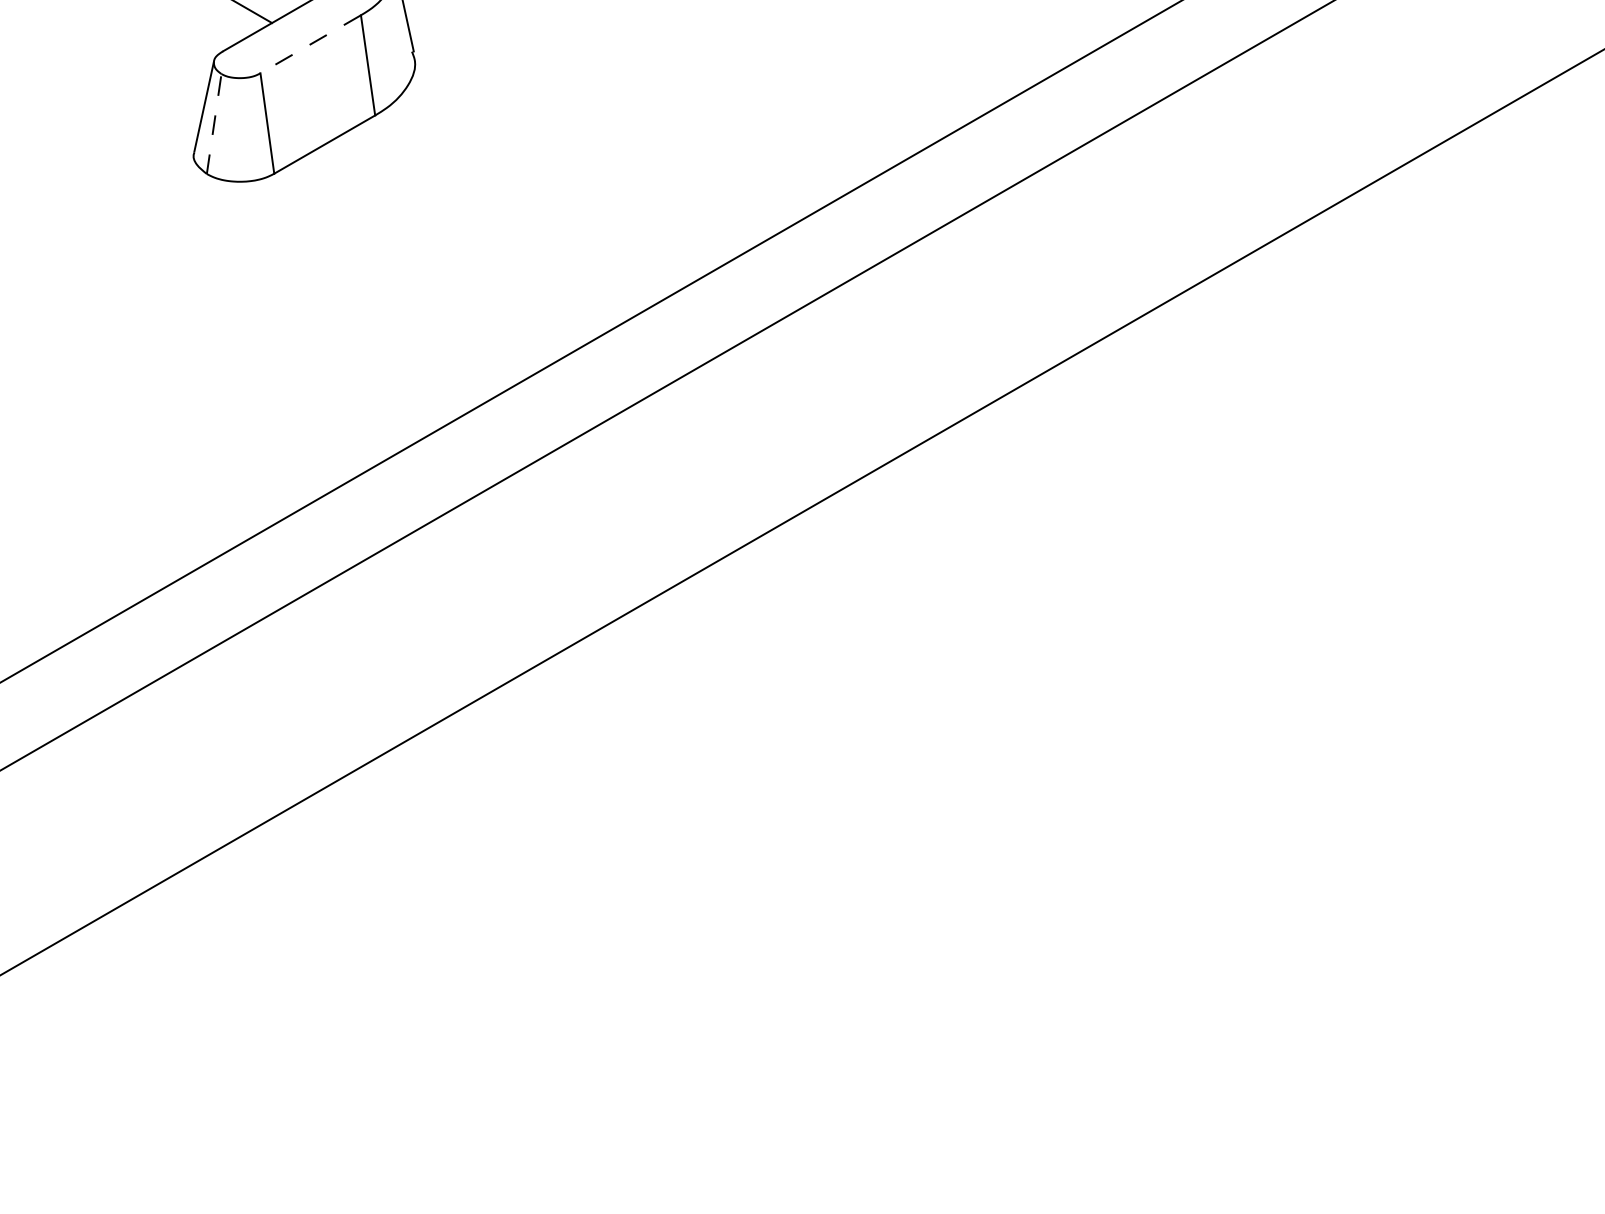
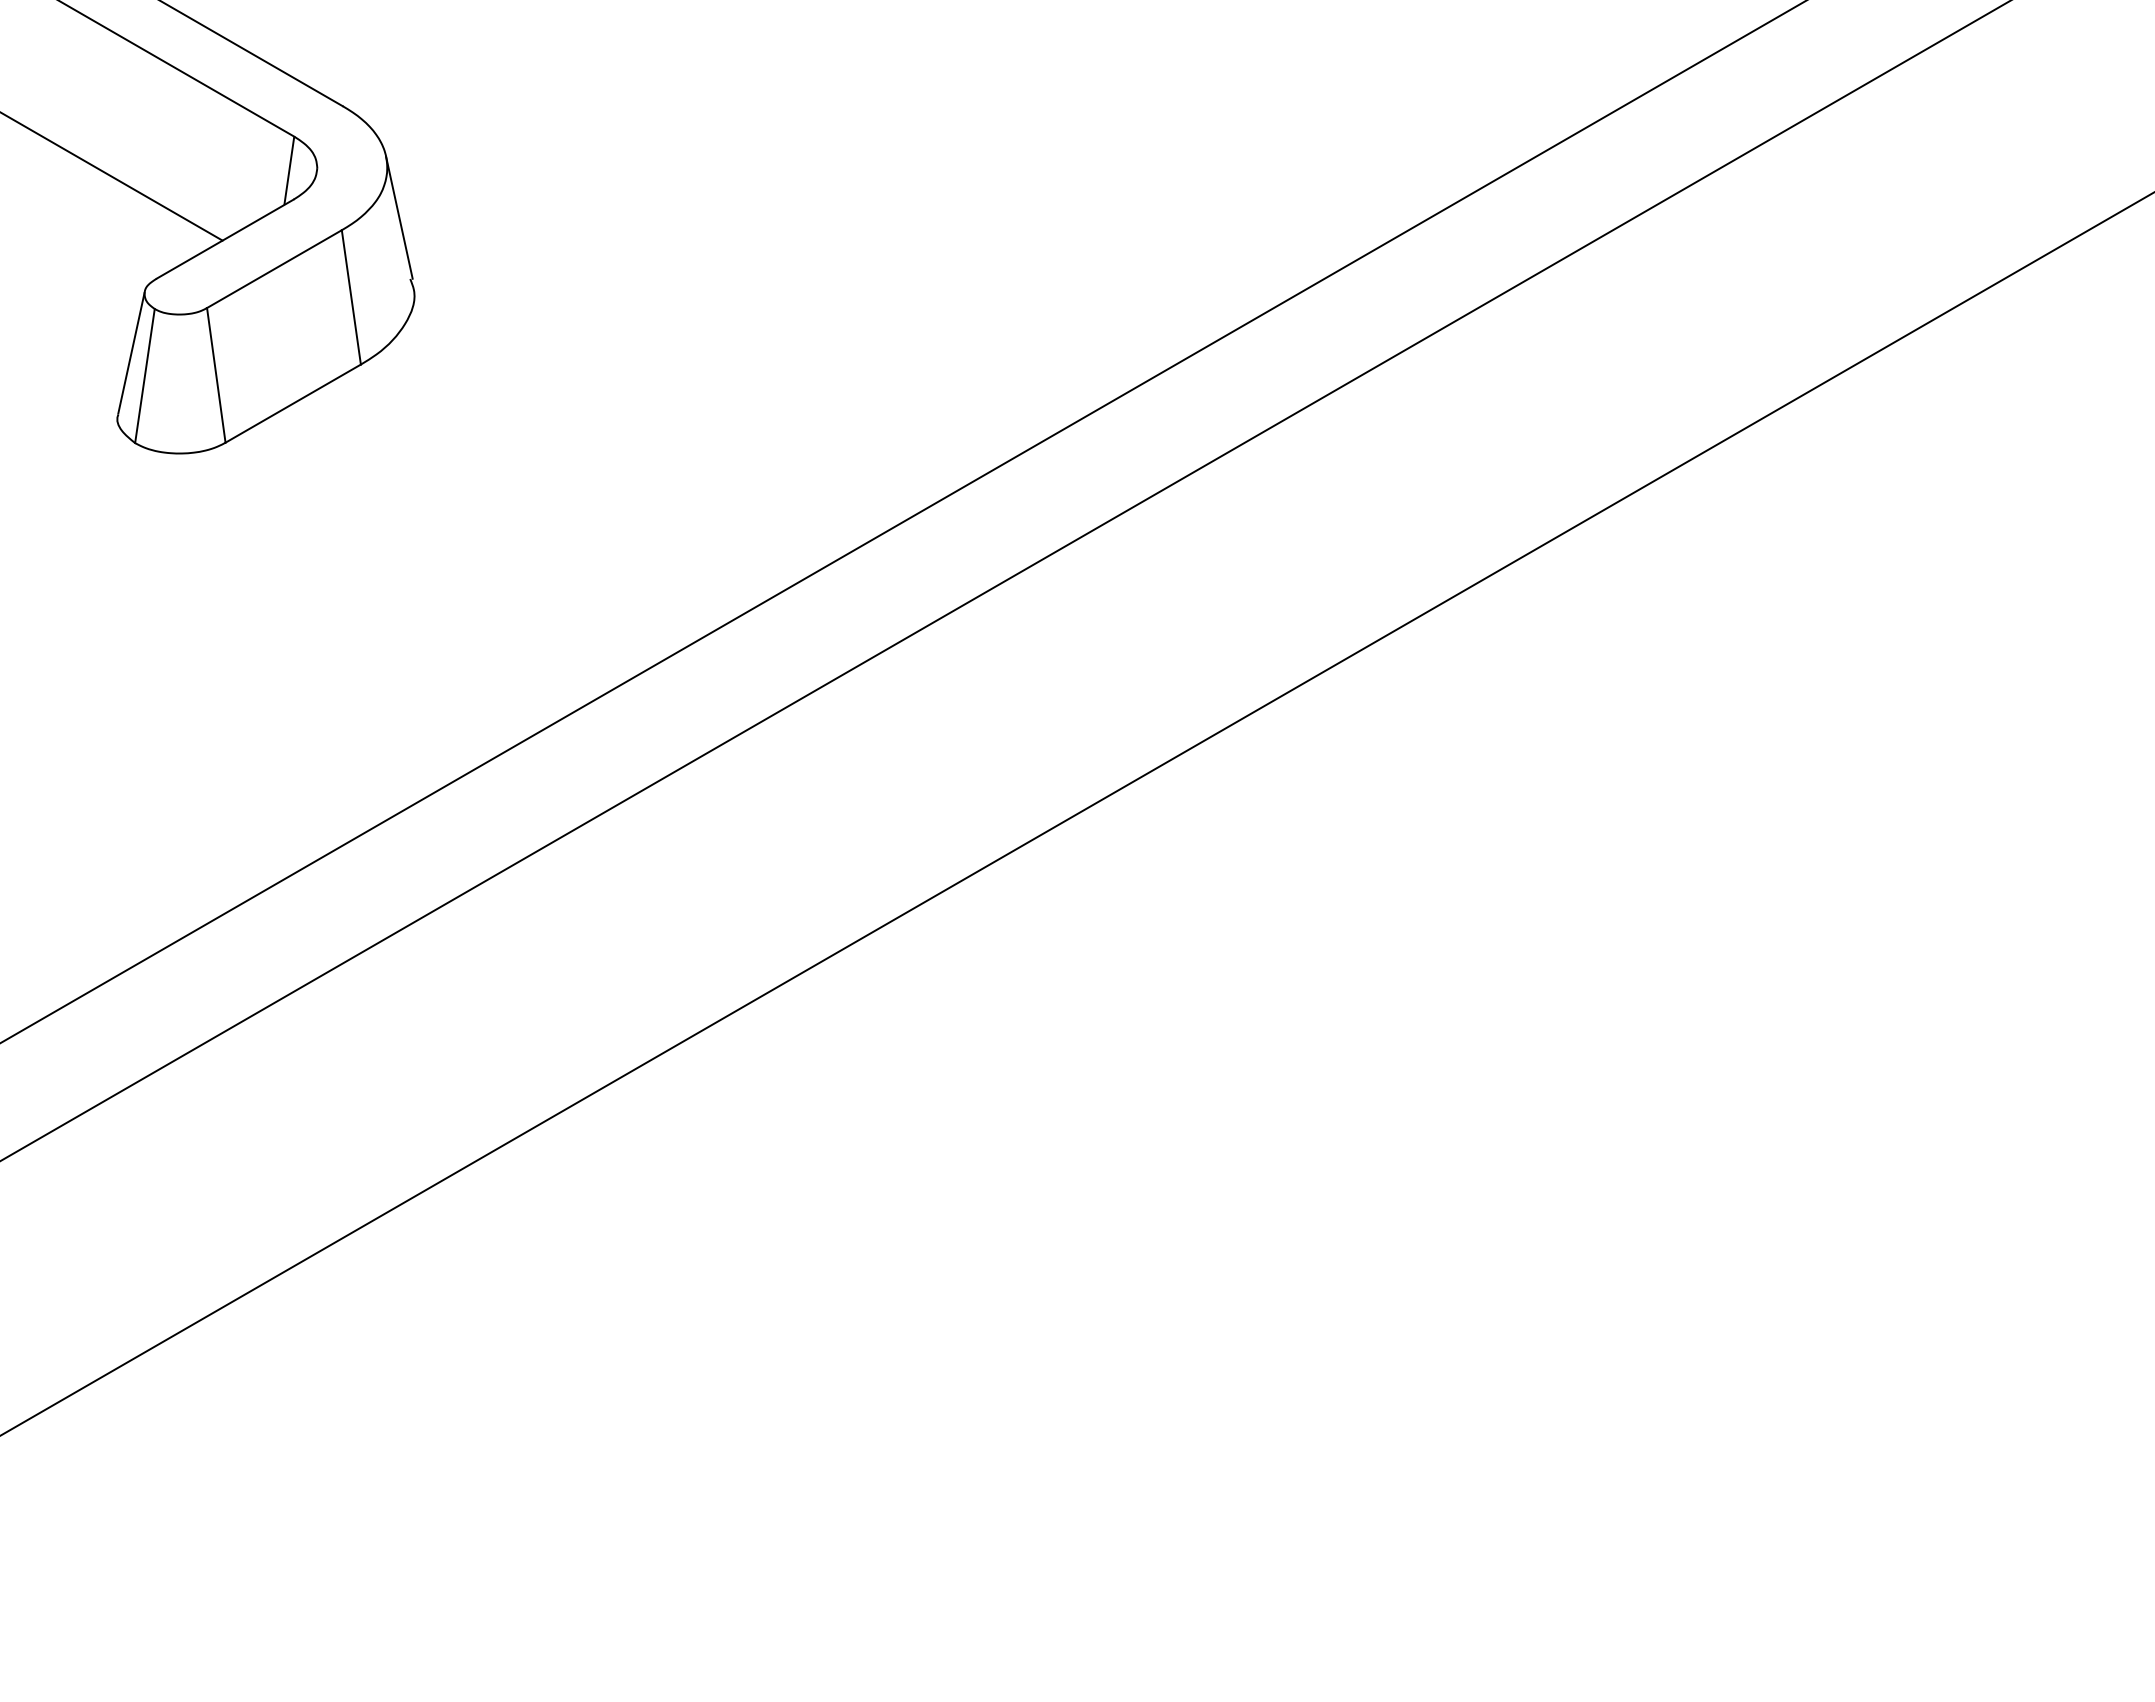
line: (310, 44) -> (274, 269), dashed -> solid
line: (213, 124) -> (144, 376), dashed -> solid

